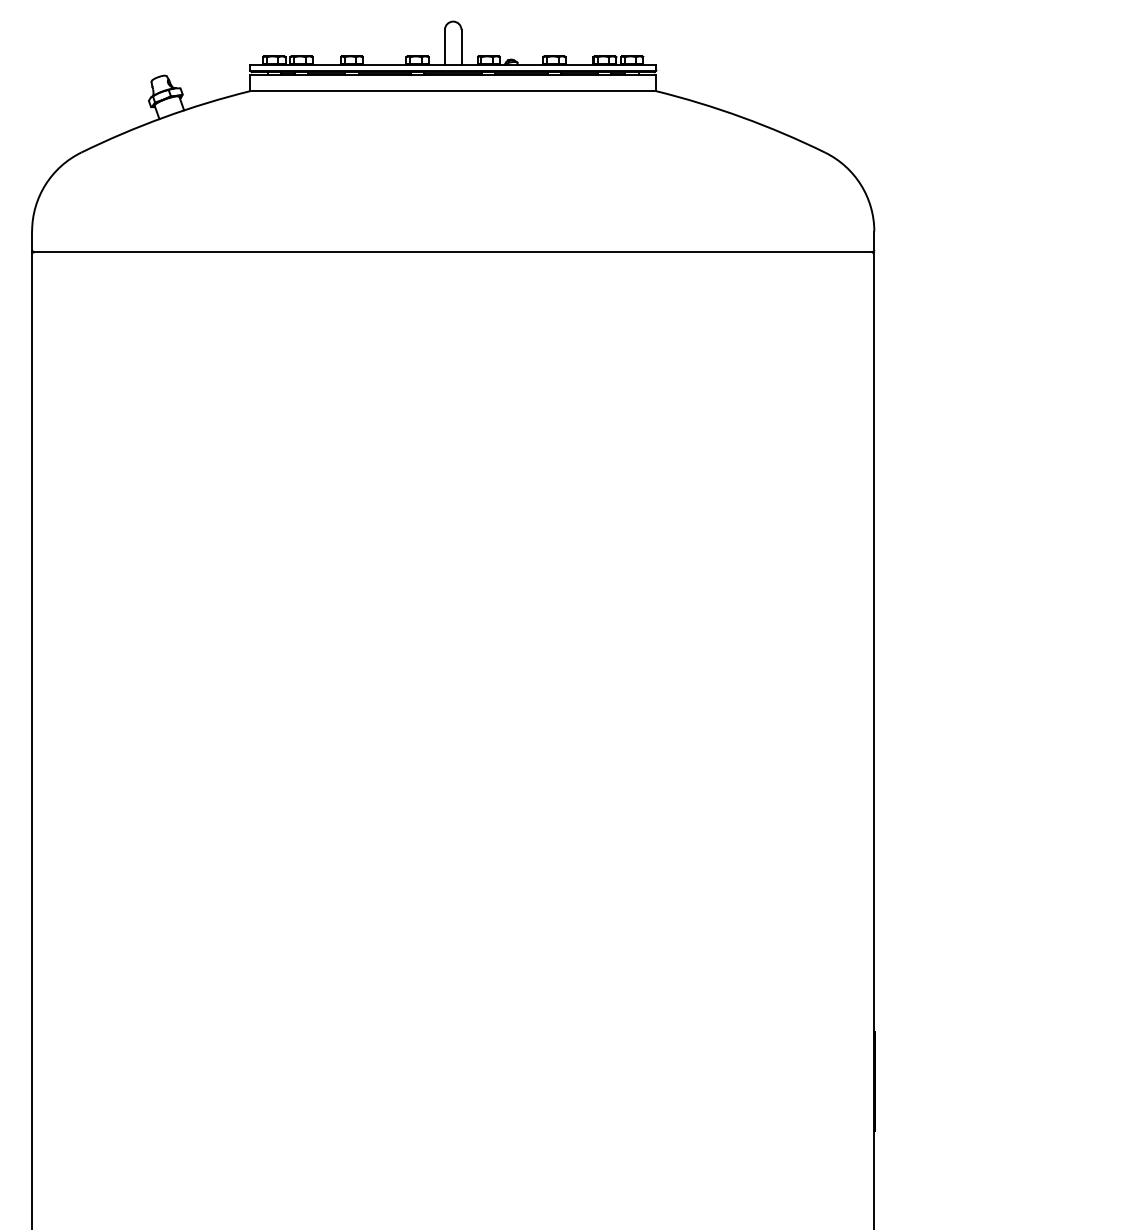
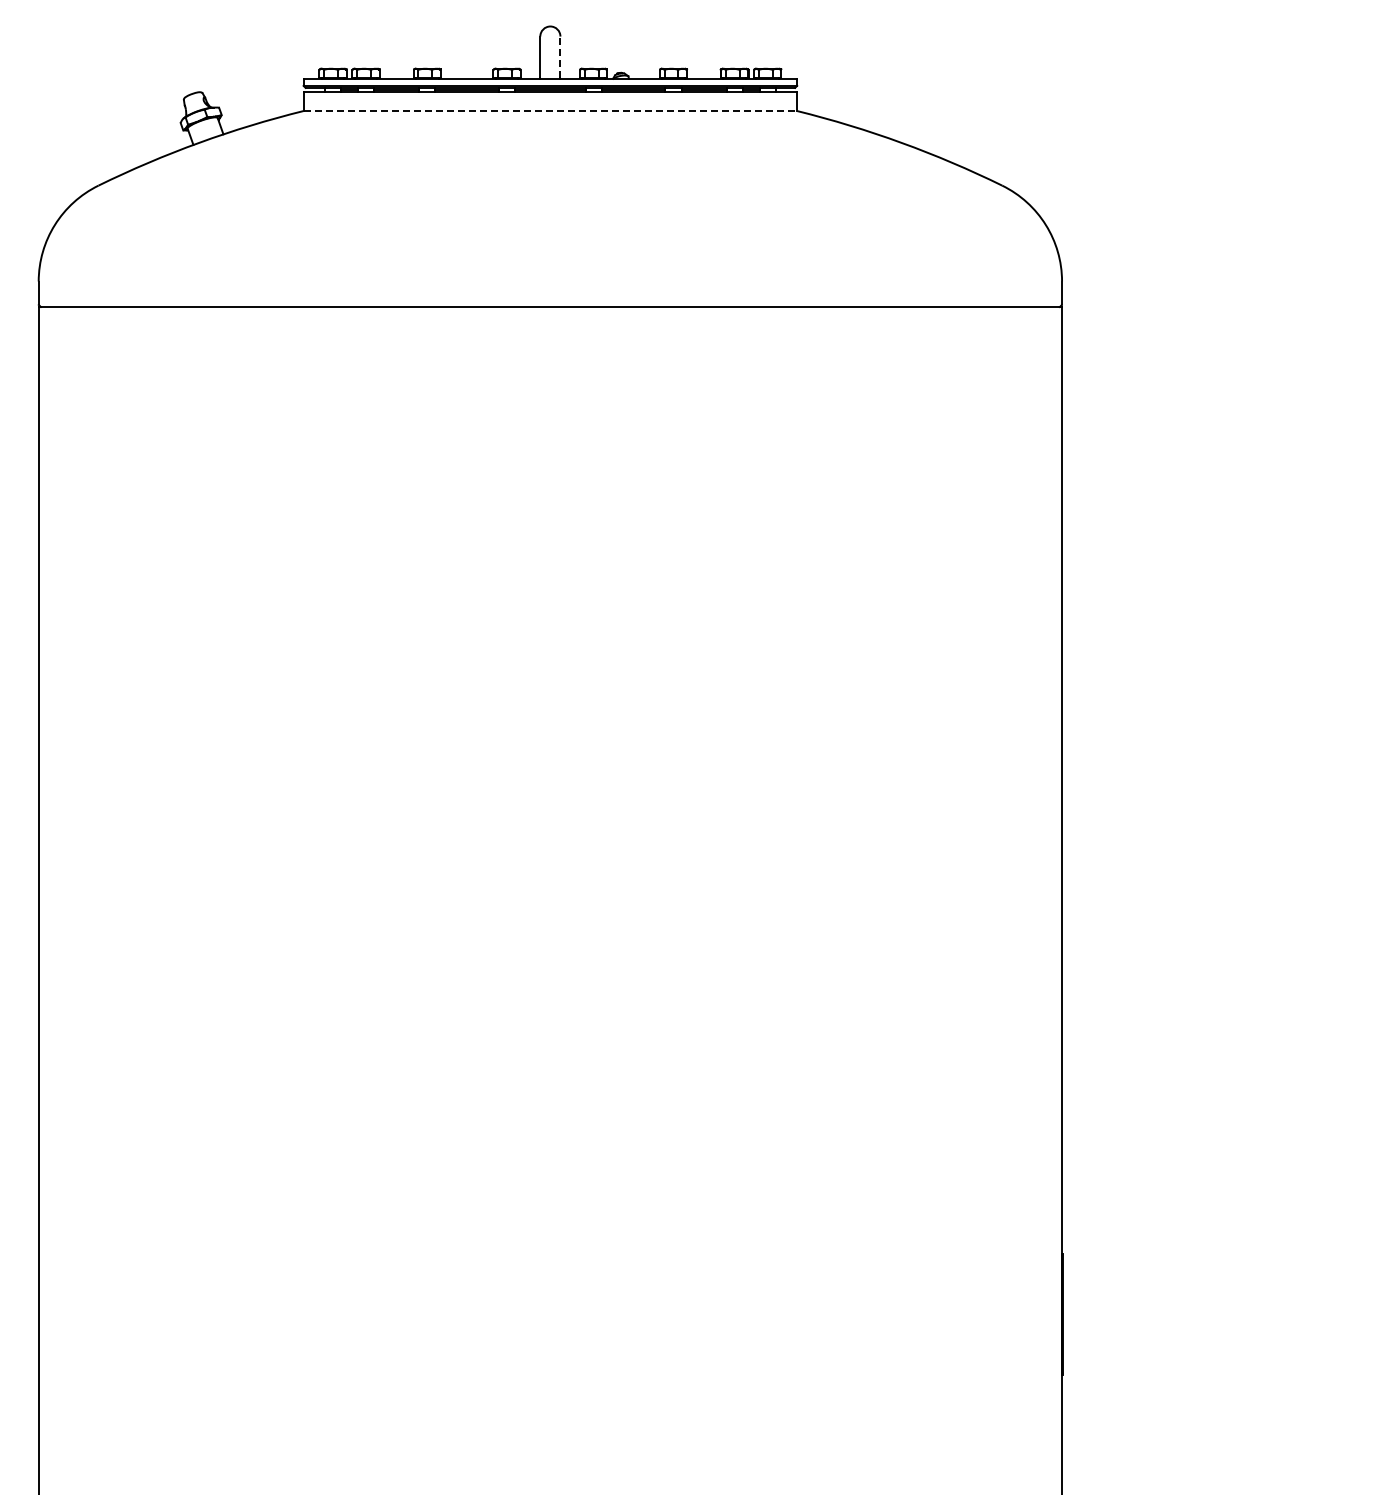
line: (461, 46) -> (560, 56), solid -> dashed
line: (453, 91) -> (550, 111), solid -> dashed

